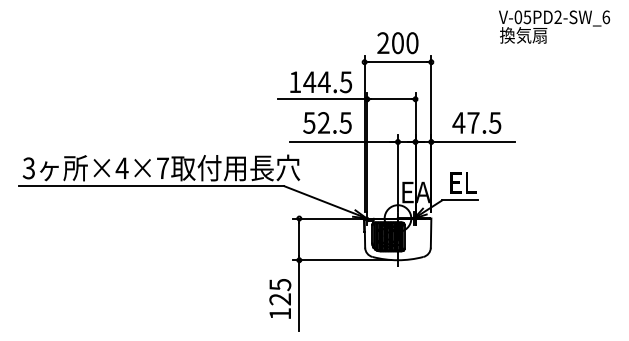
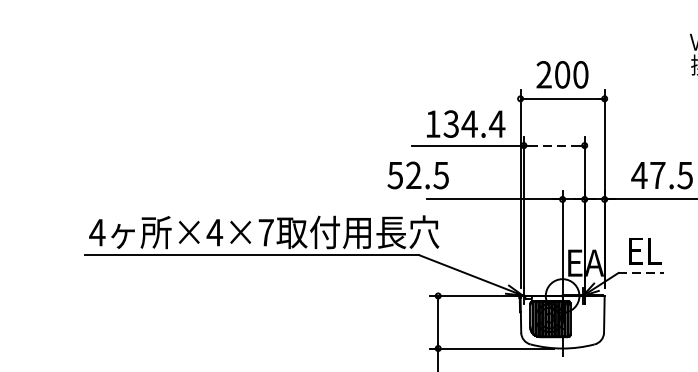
text: (327, 82) -> (473, 124), 144.5 -> 134.4
line: (390, 99) -> (553, 145), solid -> dashed
text: (327, 122) -> (418, 174), moved
text: (28, 168) -> (96, 232), 3 -> 4
line: (460, 200) -> (641, 273), solid -> dashed

